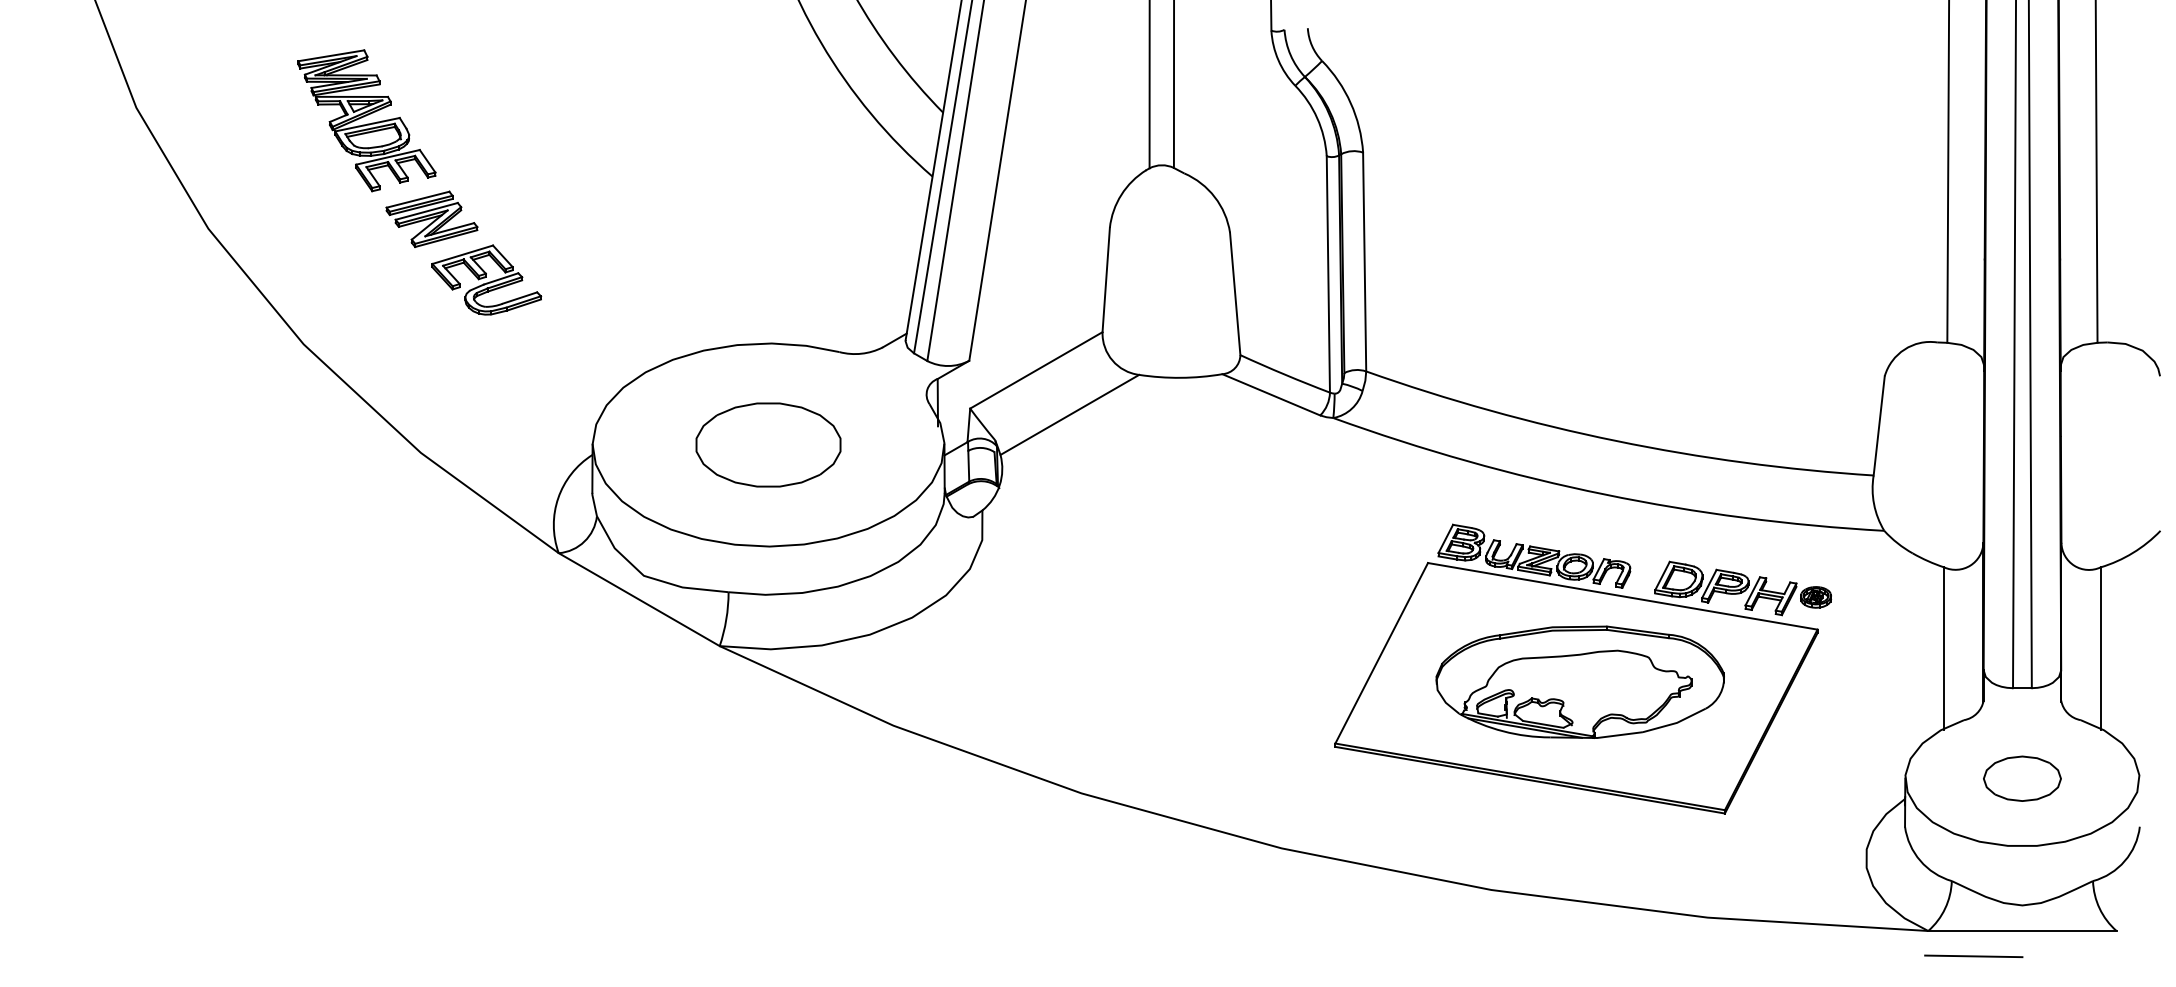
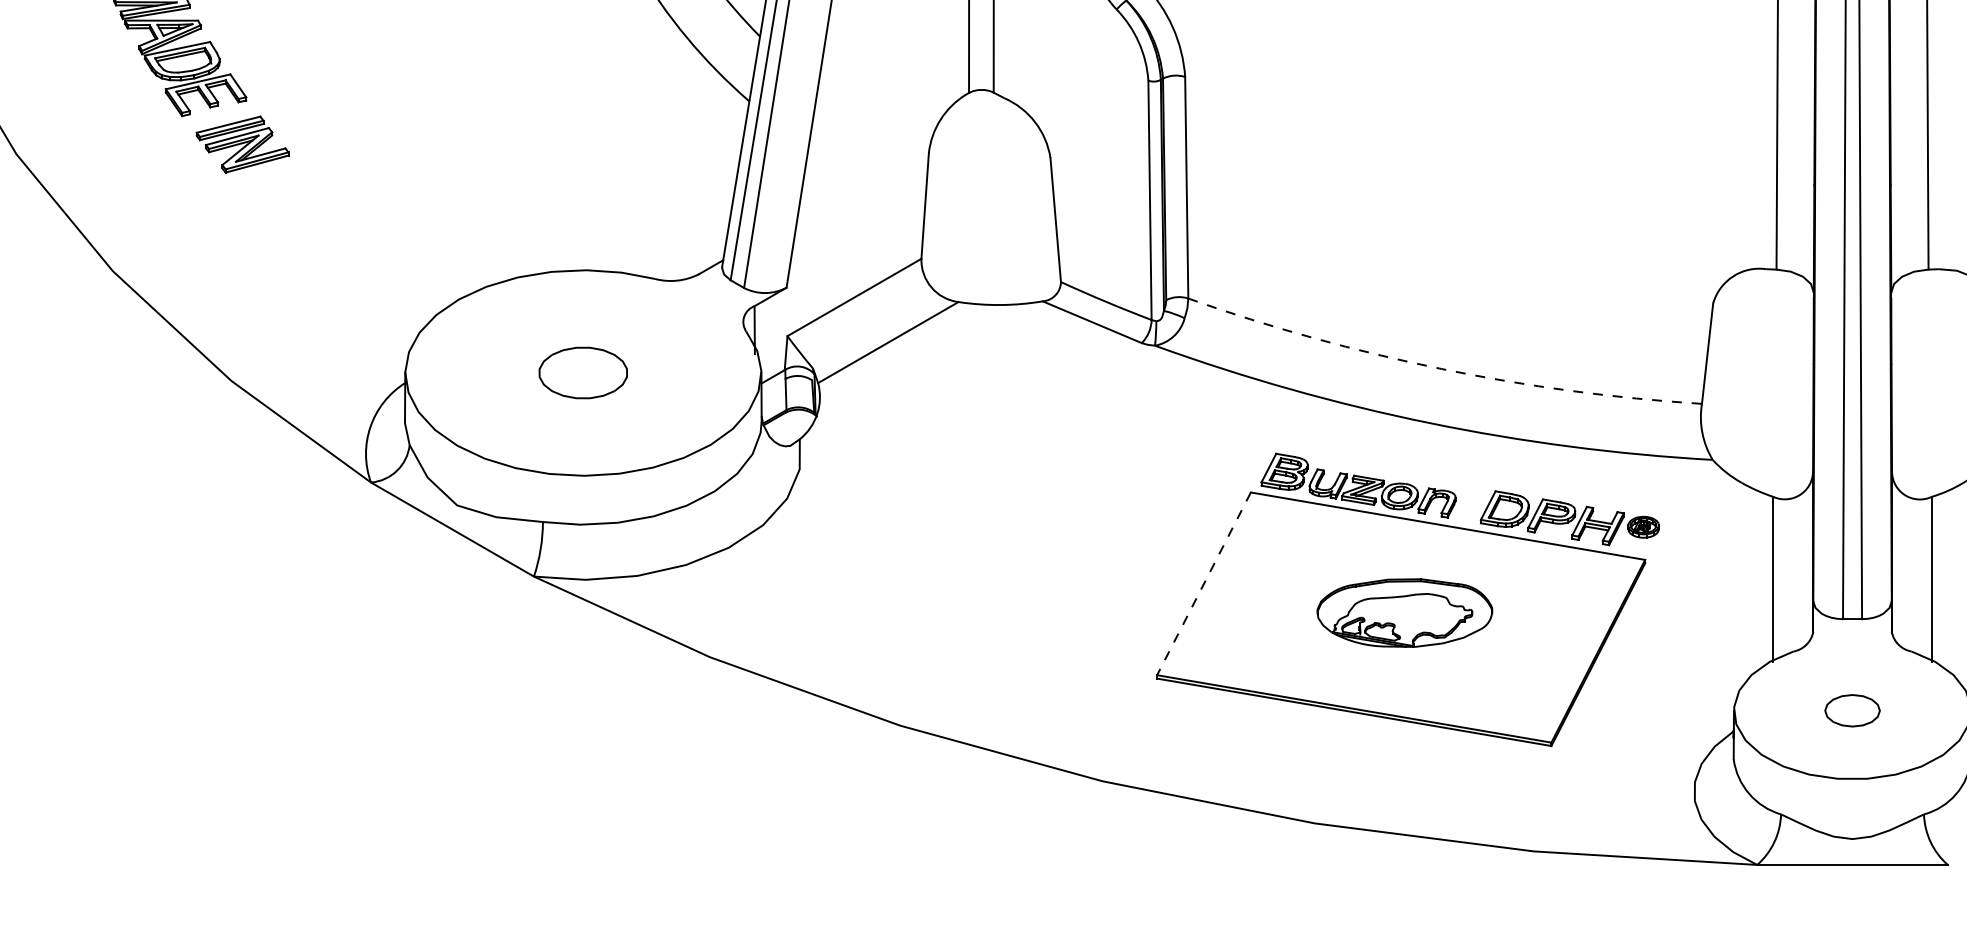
part: (486, 279) -> (297, 205), removed
arc: (1616, 441) -> (1441, 369), solid -> dashed
part: (768, 444) -> (583, 372), size x0.6
line: (1381, 653) -> (1203, 584), solid -> dashed
part: (1579, 681) -> (1404, 612), size x0.6
part: (2022, 778) -> (1852, 710), size x0.7
line: (1973, 956) -> (1803, 890), removed

